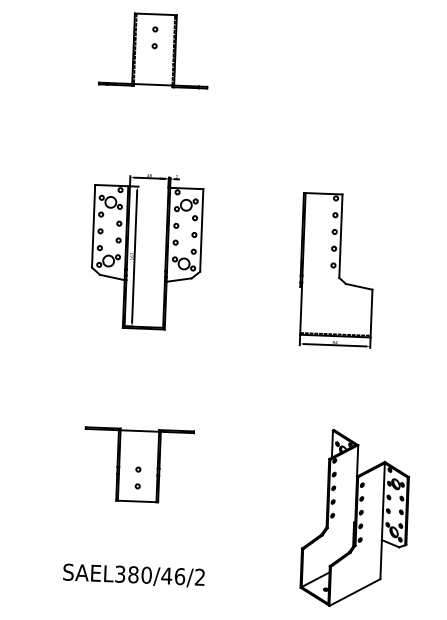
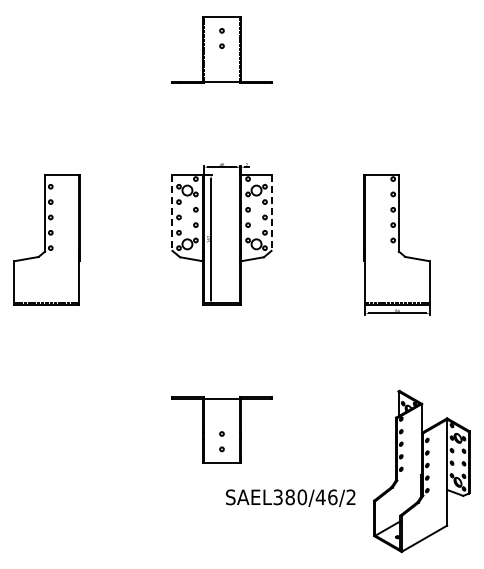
line: (93, 226) -> (172, 213), solid -> dashed
line: (201, 230) -> (271, 213), solid -> dashed
text: (133, 574) -> (290, 497), moved

